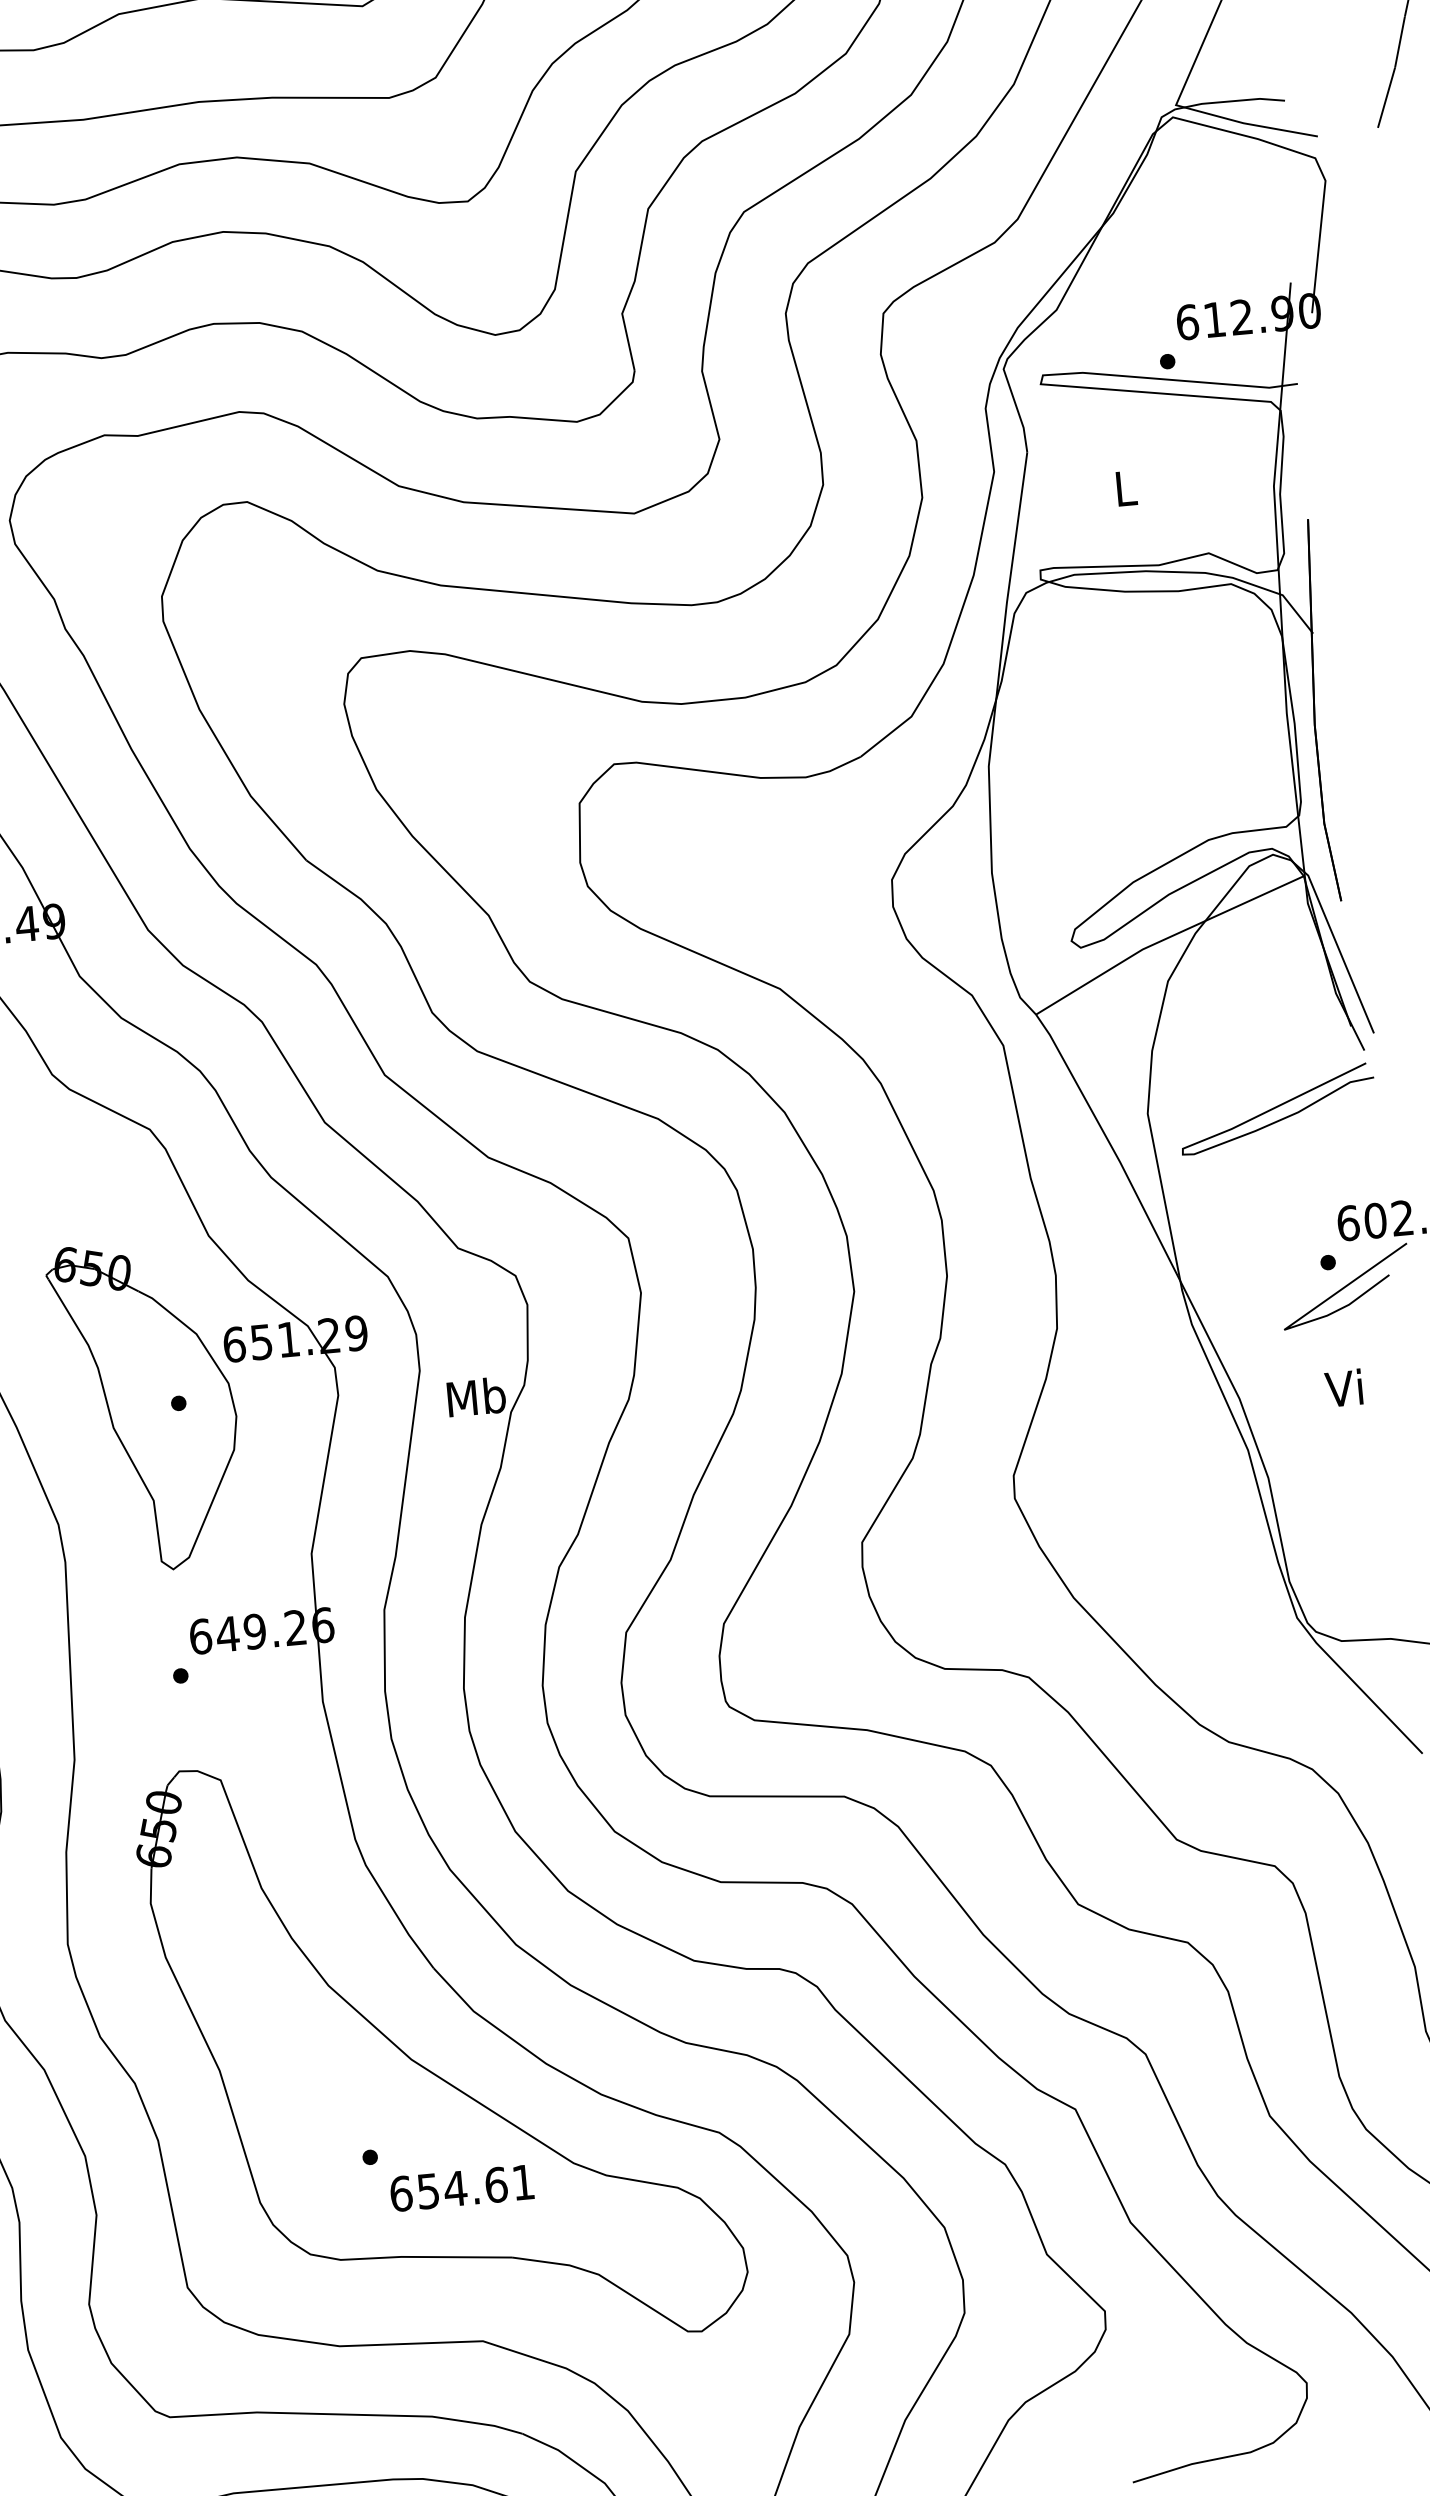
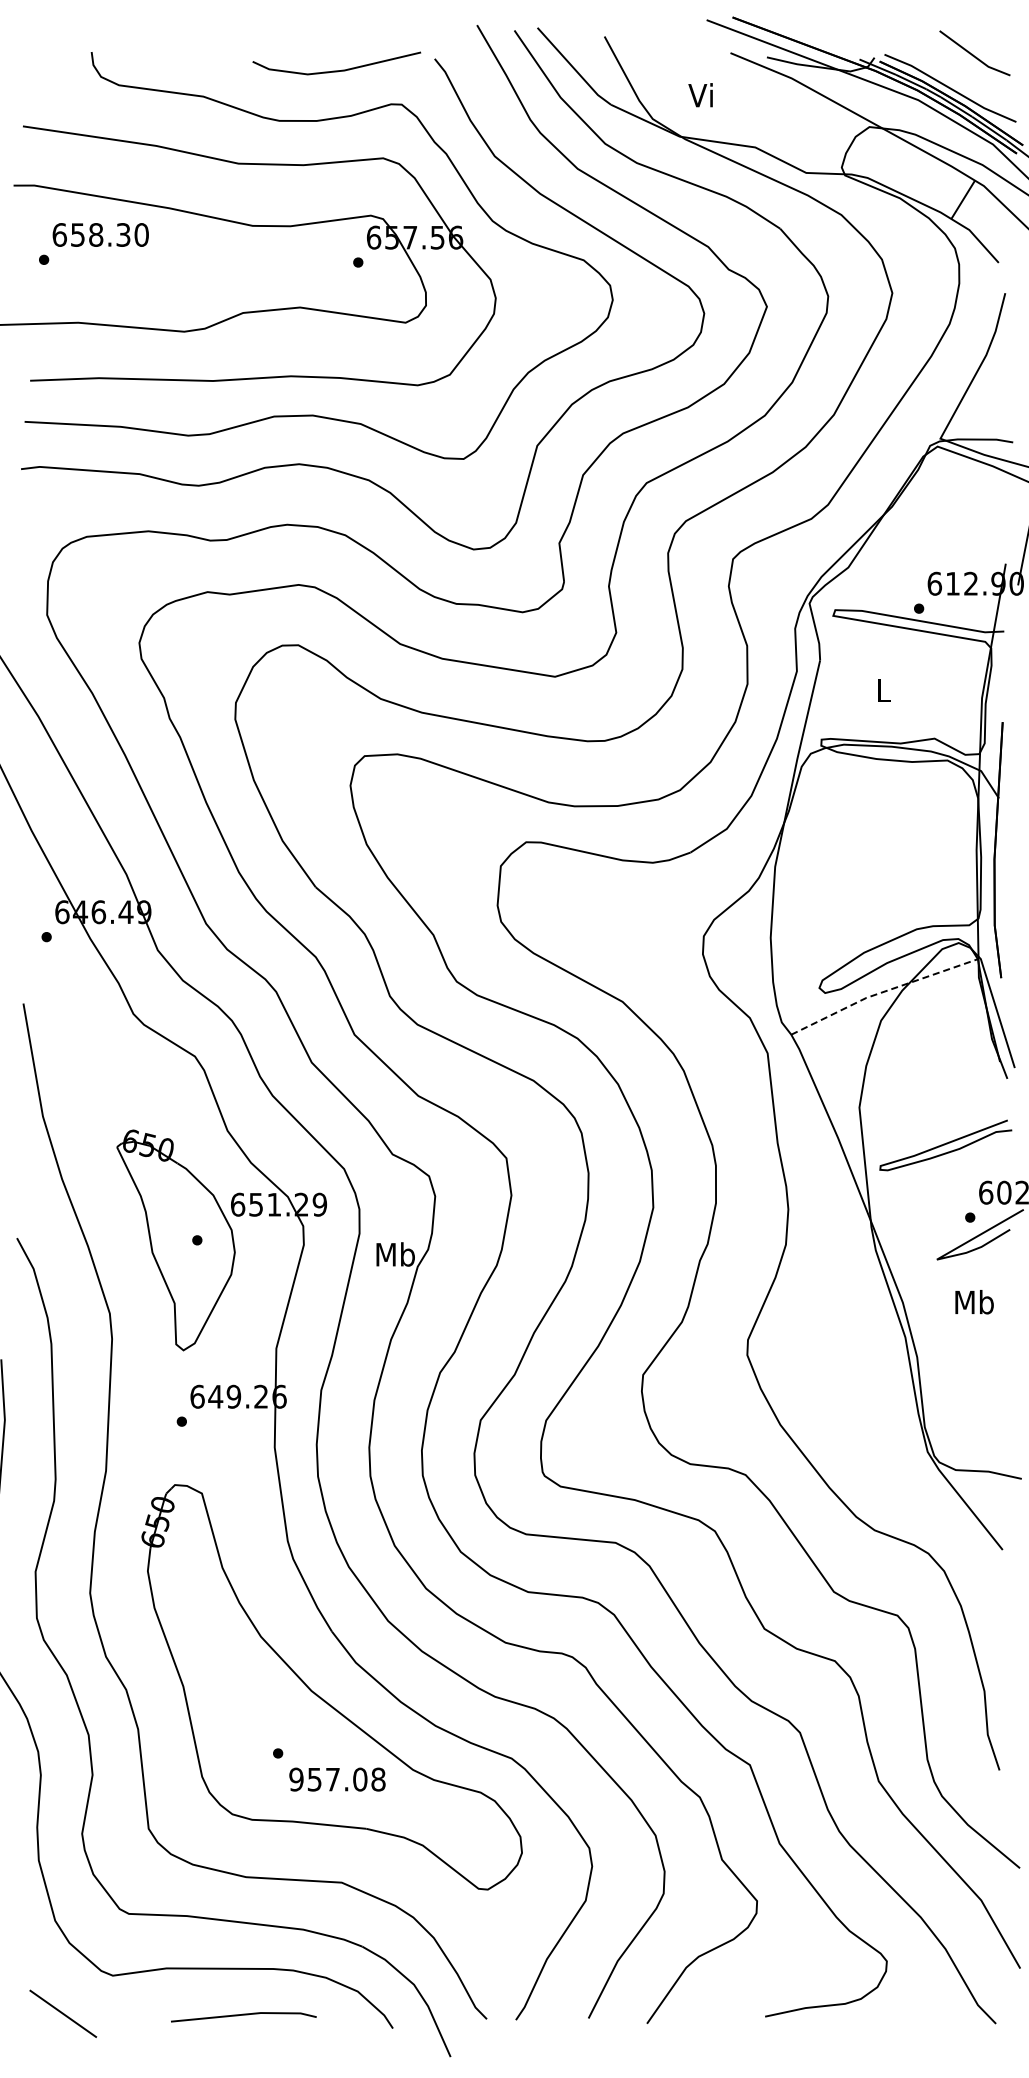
line: (1166, 939) -> (882, 992), solid -> dashed
curve: (1276, 1107) -> (945, 1144), moved
text: (1346, 1388) -> (974, 1302), Vi -> Mb
text: (462, 2187) -> (337, 1779), 654.61 -> 957.08

